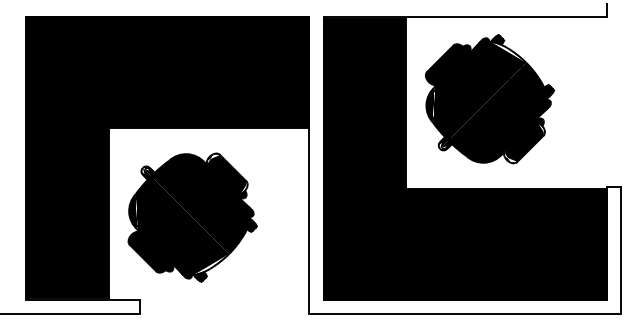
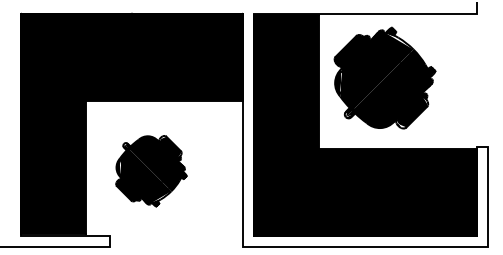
part: (192, 217) -> (151, 171), size x0.7

